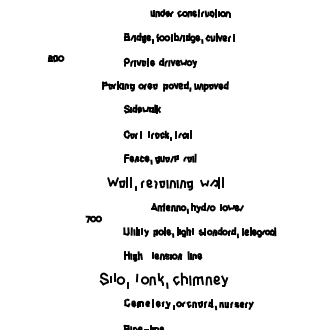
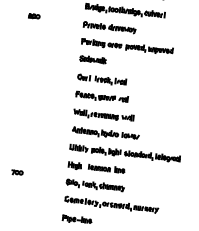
part: (165, 86) -> (127, 46), moved
part: (164, 183) -> (103, 115), size x0.71
part: (197, 207) -> (105, 133), moved
part: (93, 218) -> (17, 172), moved
part: (163, 280) -> (95, 185), size x0.62

